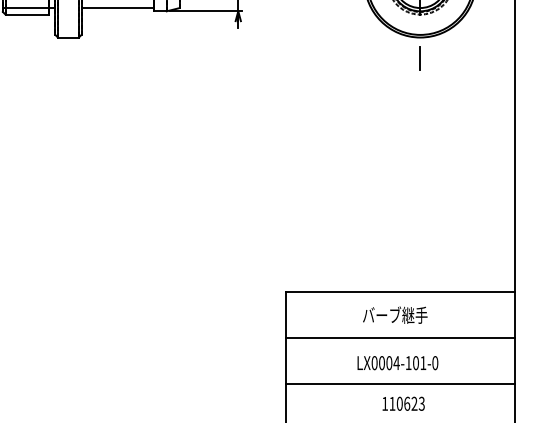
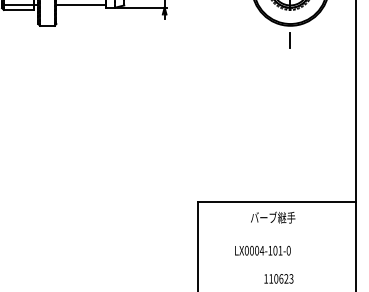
line: (400, 338) -> (276, 233), removed
text: (397, 362) -> (262, 250), moved
line: (400, 383) -> (276, 264), removed

